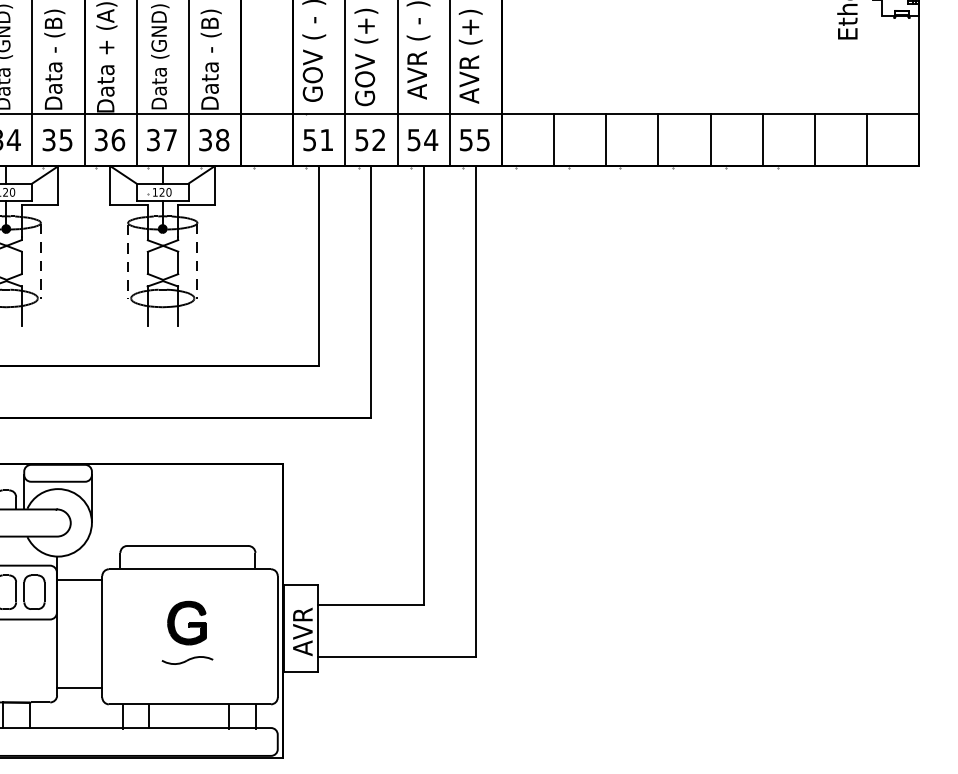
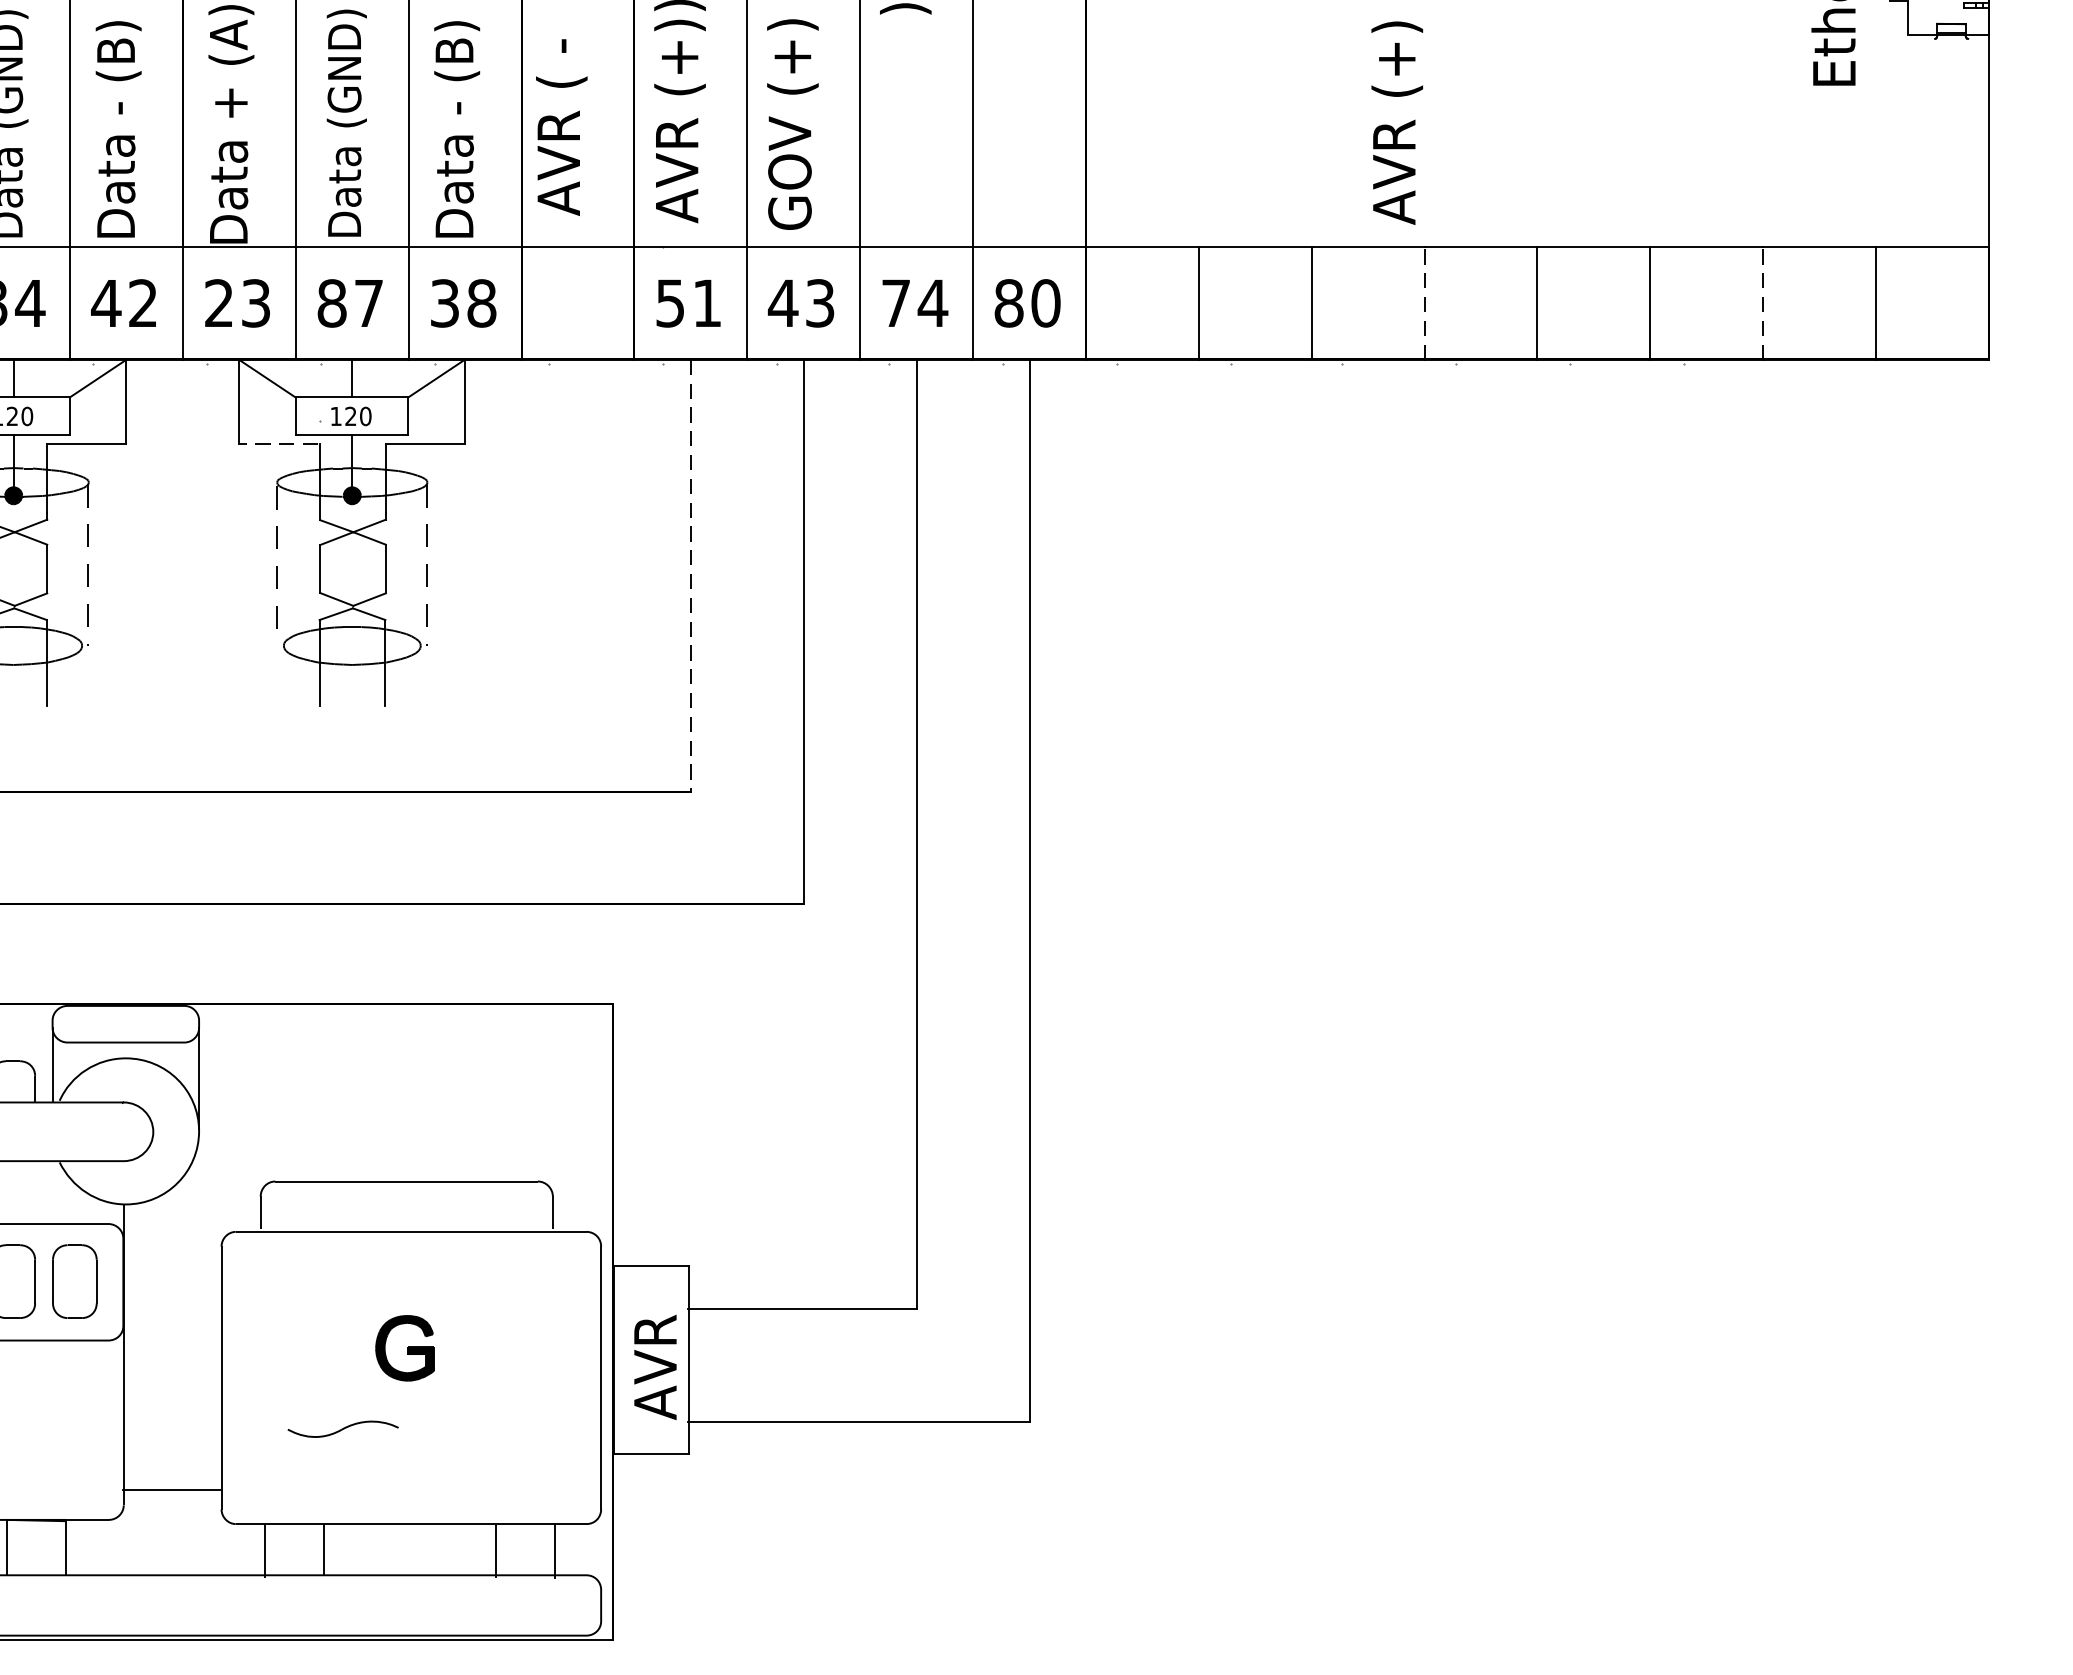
text: (314, 55) -> (680, 120), GOV ( - -> AVR (+)
text: (470, 56) -> (1396, 122), moved
text: (418, 58) -> (561, 126), moved
text: (109, 139) -> (237, 302), 36 -> 23
text: (474, 139) -> (1026, 302), 55 -> 80
line: (658, 139) -> (1424, 302), solid -> dashed
line: (814, 139) -> (1762, 302), solid -> dashed
text: (57, 140) -> (124, 304), 35 -> 42
text: (153, 140) -> (332, 304), 37 -> 87
text: (369, 140) -> (799, 304), 52 -> 43
text: (413, 140) -> (894, 304), 54 -> 74
line: (128, 205) -> (278, 444), solid -> dashed
line: (319, 265) -> (691, 574), solid -> dashed
line: (79, 580) -> (172, 1256), removed
part: (186, 622) -> (403, 1347), size x0.7
part: (187, 660) -> (343, 1429), moved

